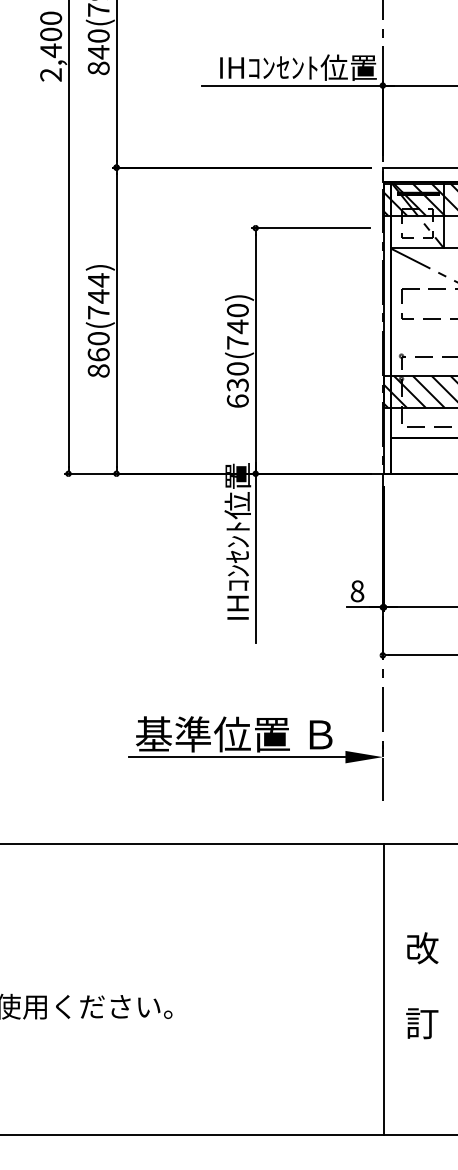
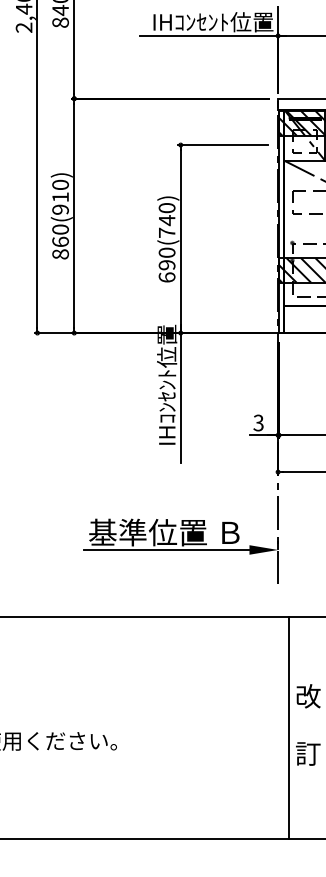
text: (98, 296) -> (60, 197), 860(744) -> 860(910)
text: (237, 384) -> (166, 264), 630(740) -> 690(740)
text: (357, 591) -> (258, 423), 8 -> 3
line: (383, 989) -> (289, 727), moved

